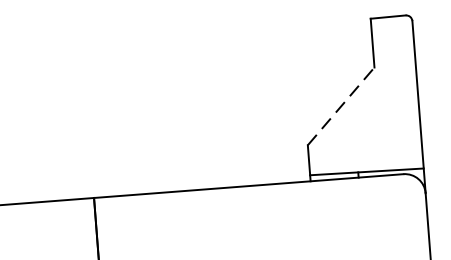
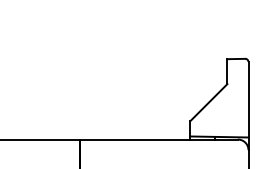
line: (342, 106) -> (209, 102), dashed -> solid

